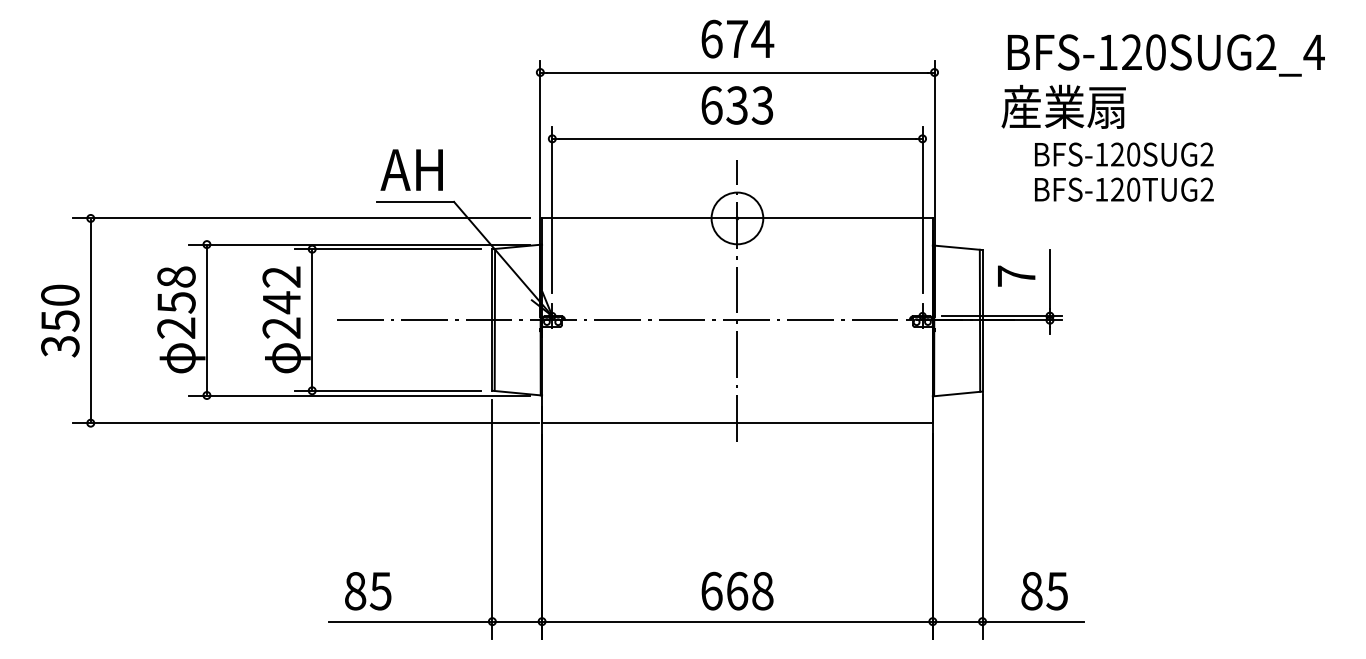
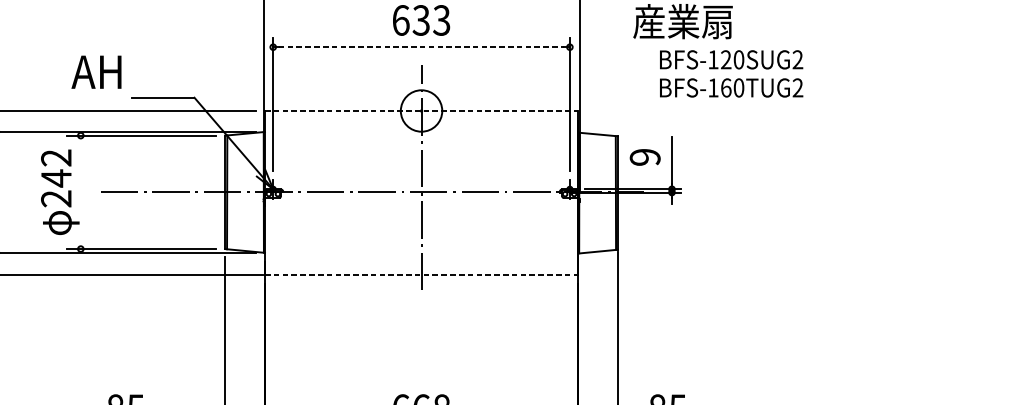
line: (737, 138) -> (421, 46), solid -> dashed
text: (411, 169) -> (96, 71), moved
text: (1117, 189) -> (726, 87), BFS-120TUG2 -> BFS-160TUG2
line: (737, 218) -> (421, 111), solid -> dashed
text: (1016, 275) -> (645, 156), 7 -> 9
line: (312, 319) -> (81, 191), removed
line: (737, 423) -> (421, 275), solid -> dashed

